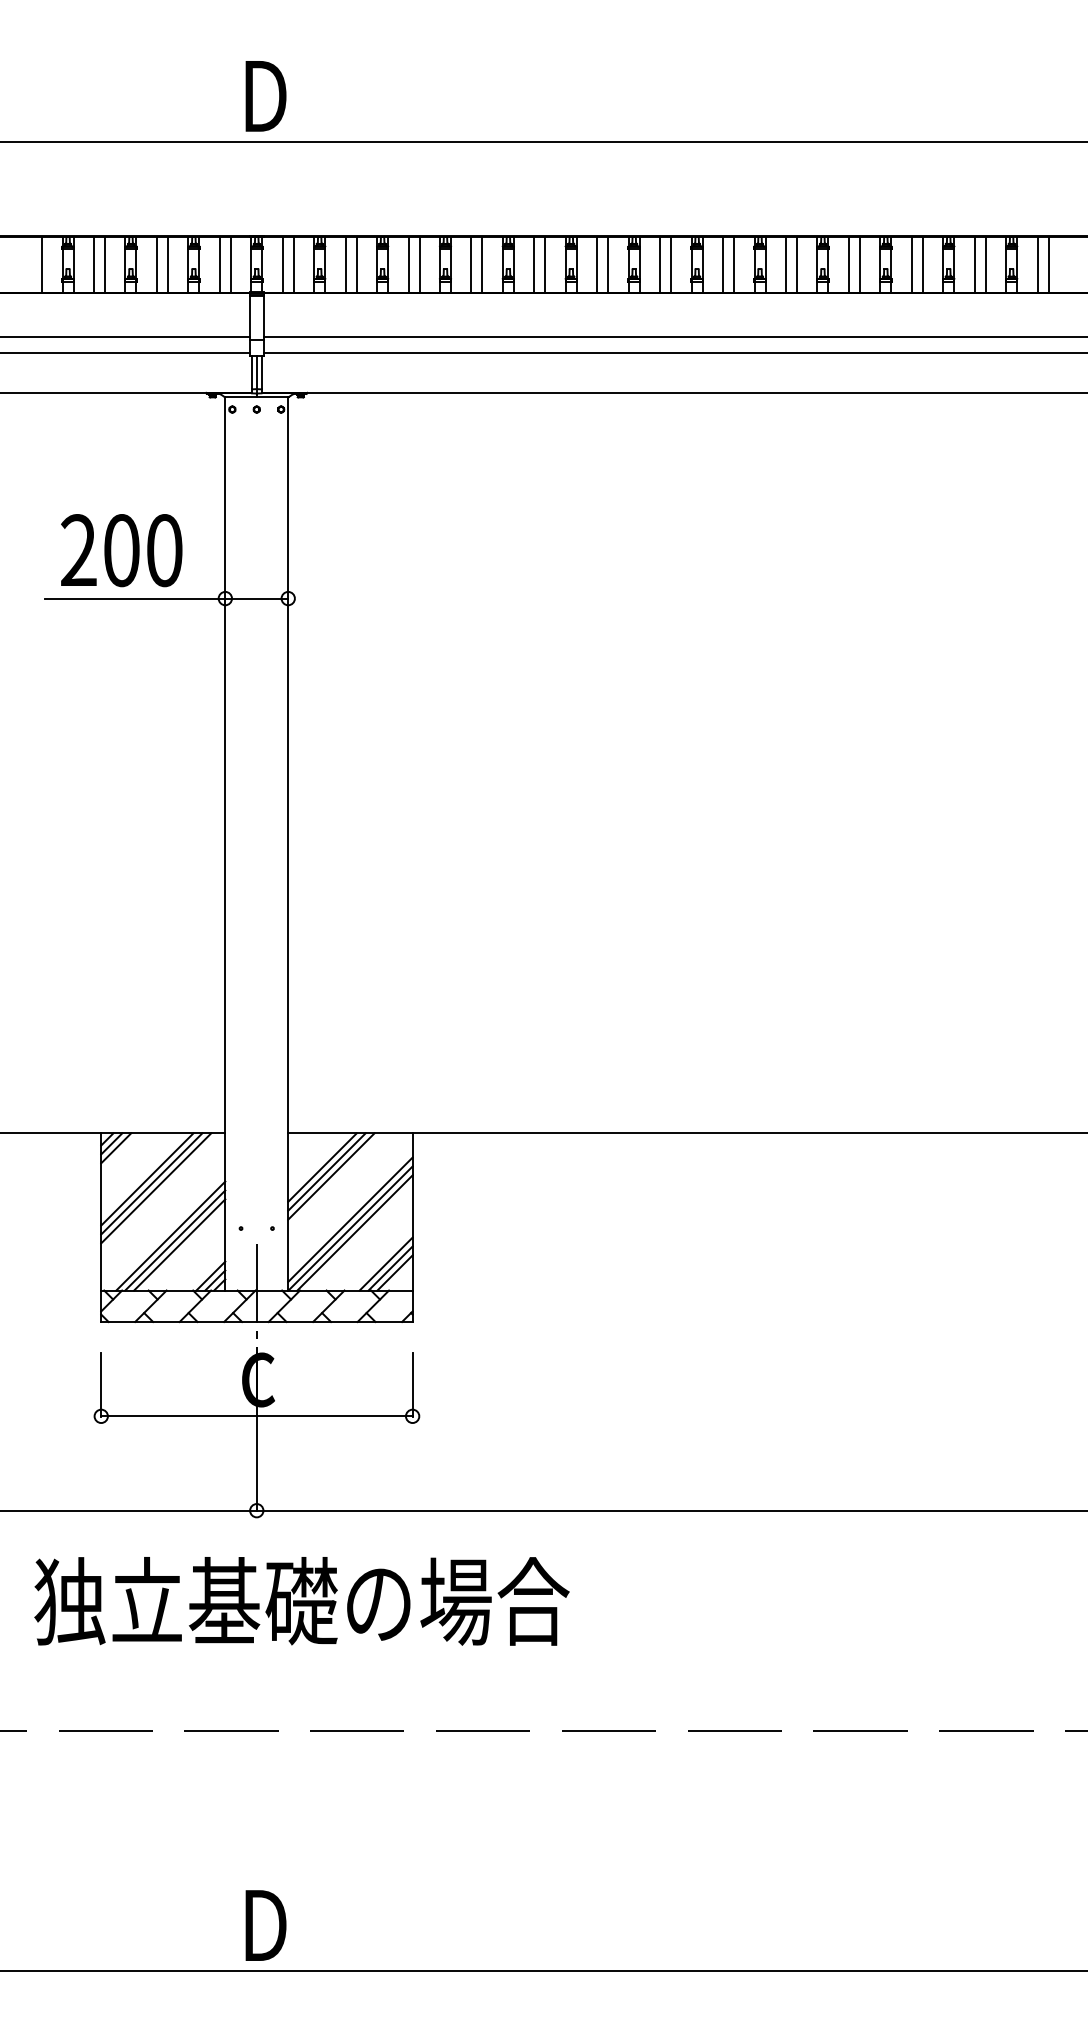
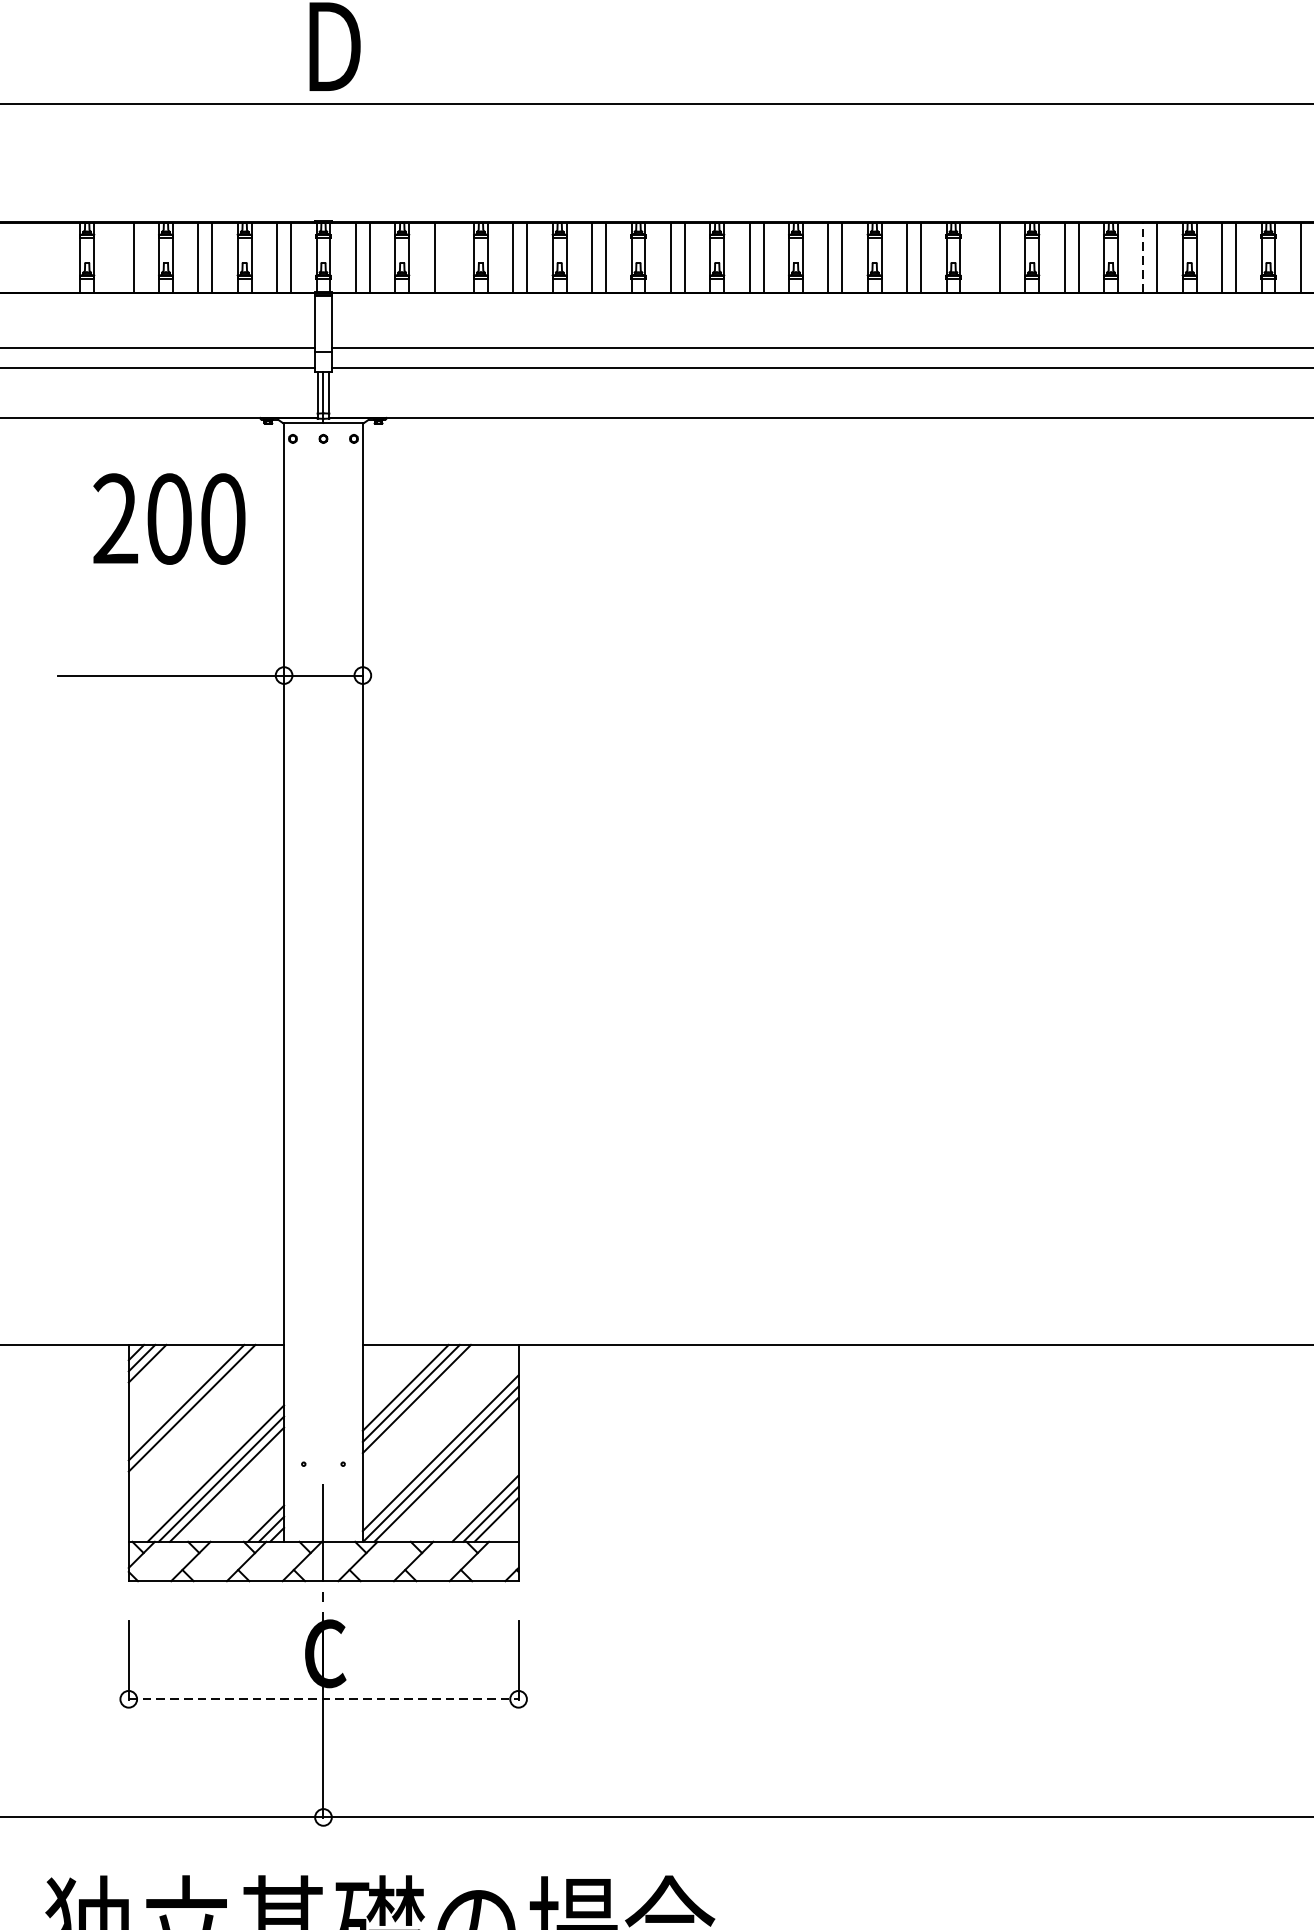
line: (42, 264) -> (55, 257), removed
line: (94, 264) -> (120, 257), removed
line: (356, 264) -> (448, 257), removed
line: (785, 264) -> (985, 257), removed
line: (911, 264) -> (1143, 257), solid -> dashed
text: (121, 550) -> (169, 518), moved
line: (156, 1188) -> (197, 1414), removed
line: (256, 1416) -> (323, 1699), solid -> dashed

